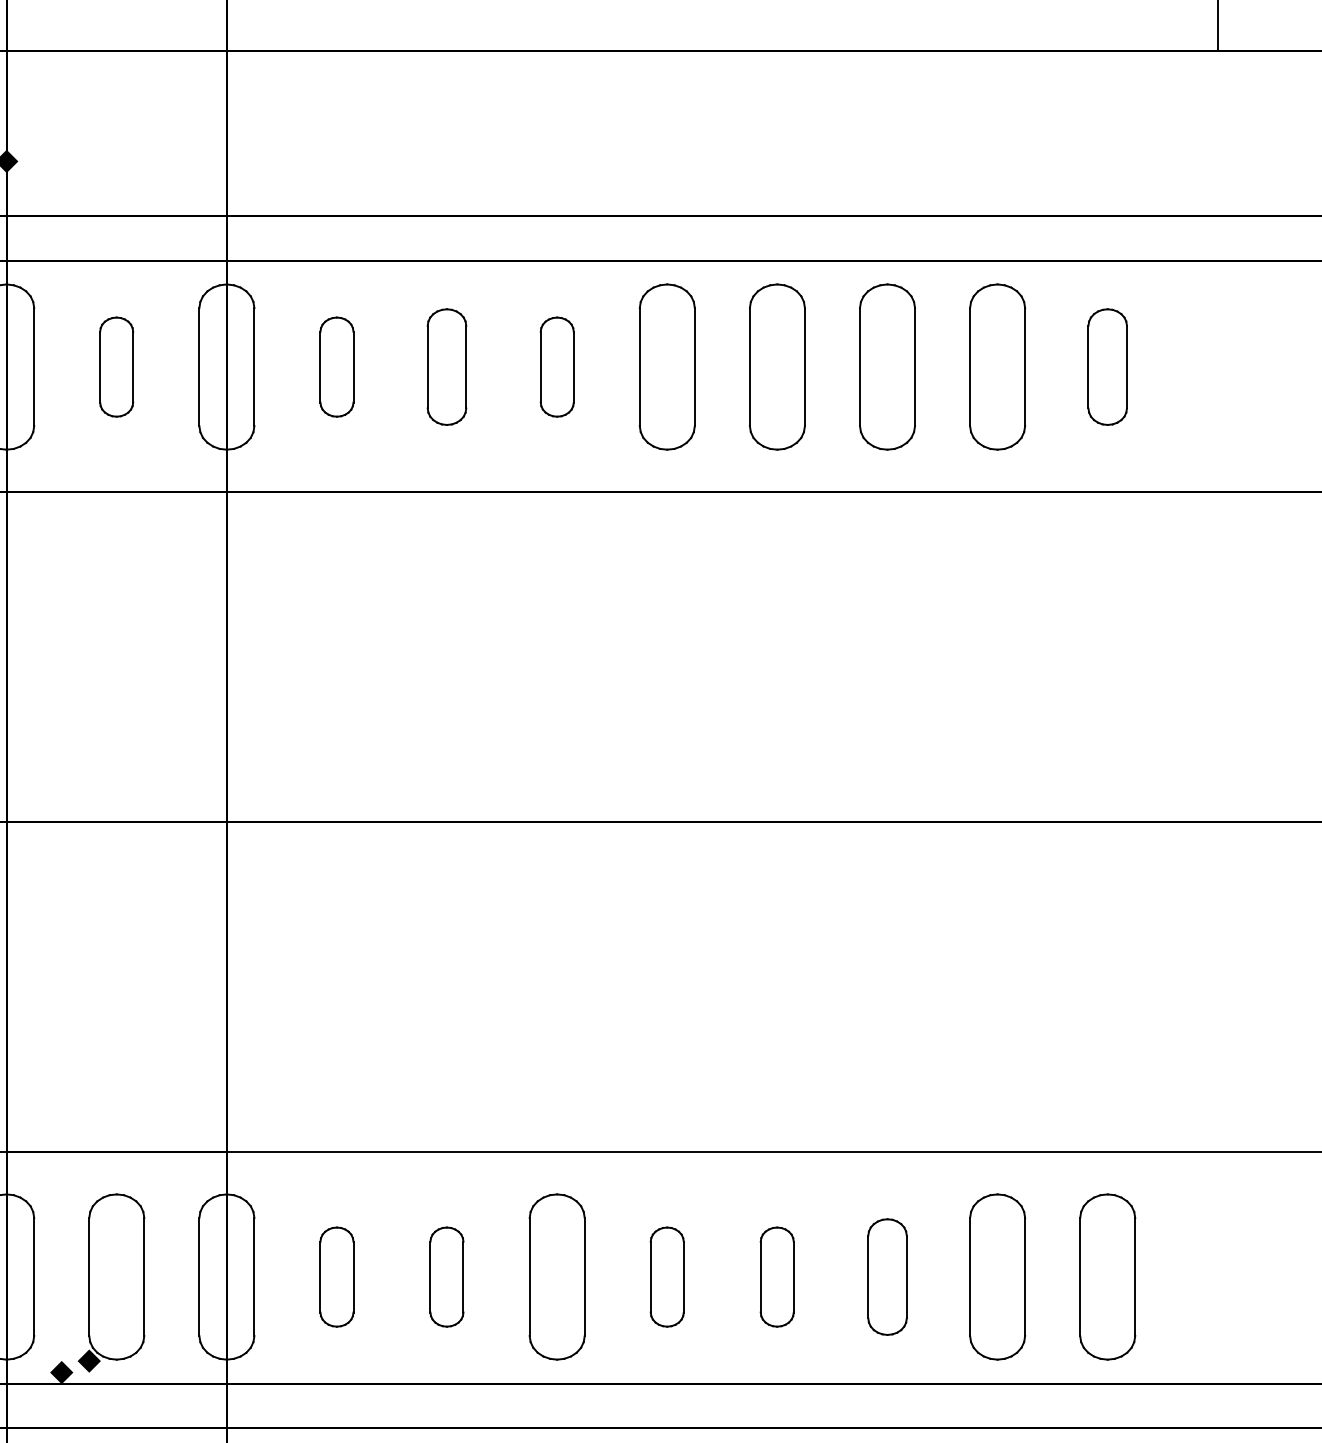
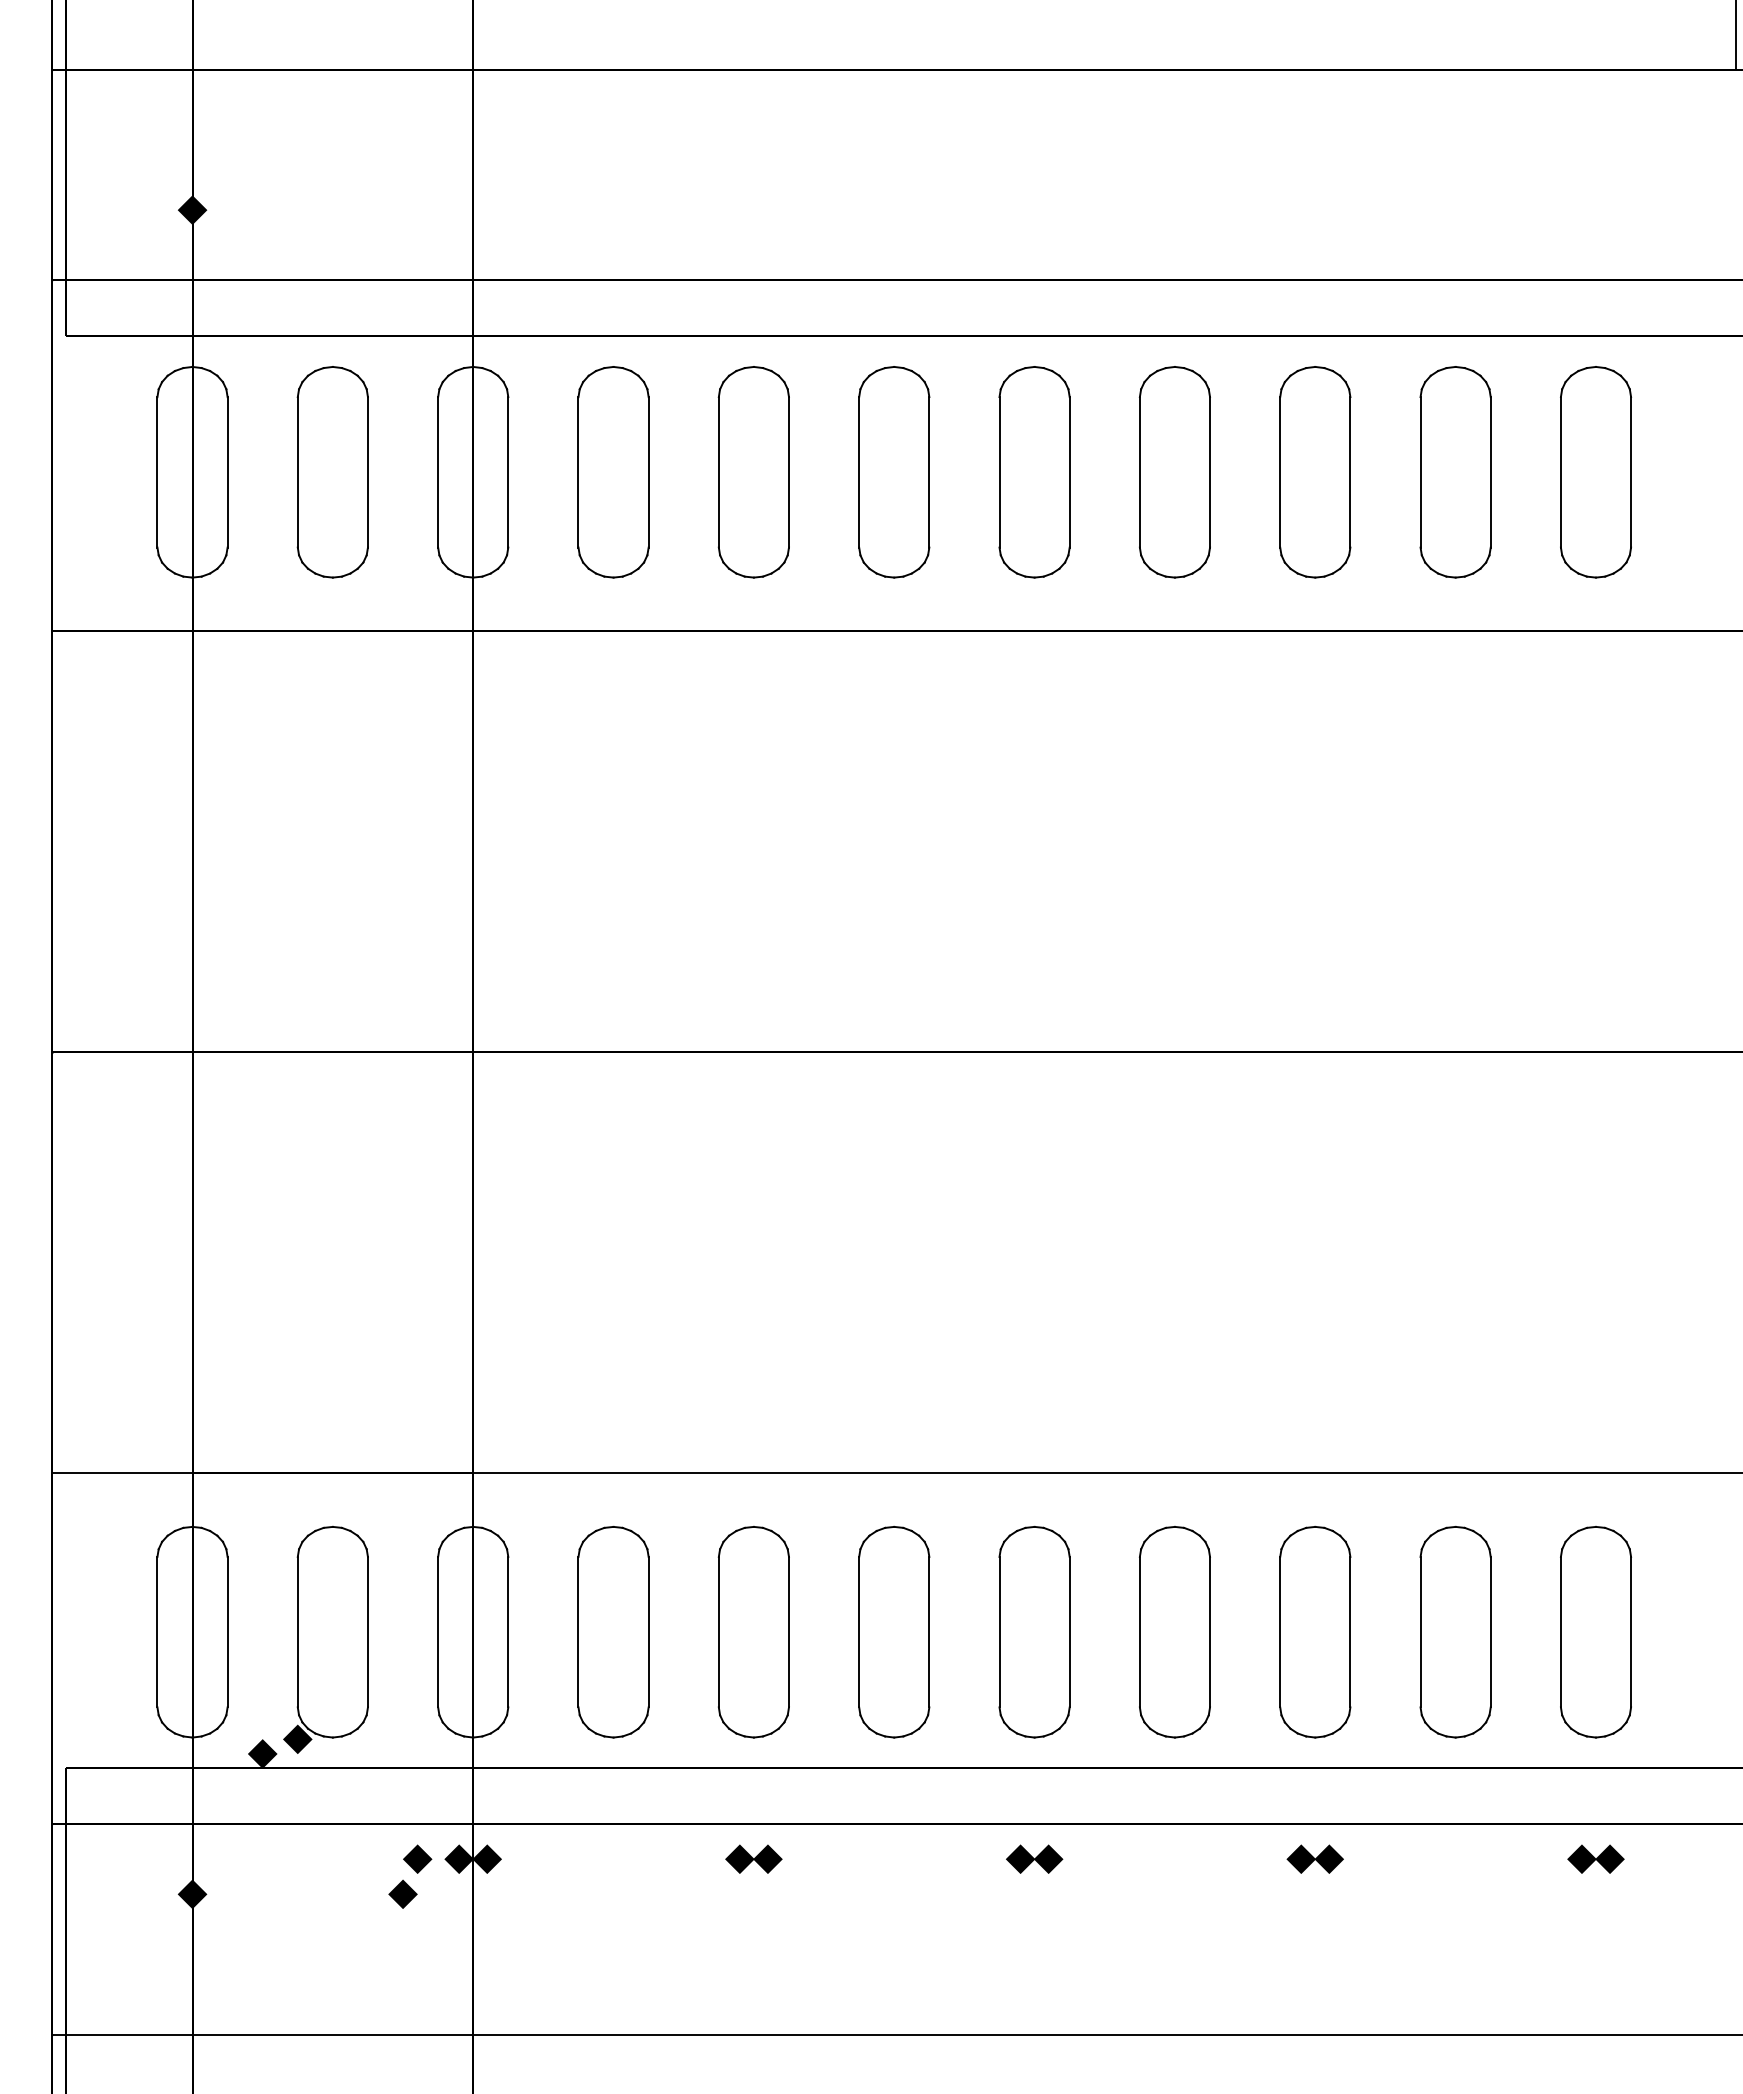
part: (116, 367) -> (332, 472), size x1.67
part: (336, 367) -> (613, 472), size x1.67
part: (446, 367) -> (753, 472), size x1.43
part: (557, 367) -> (894, 472), size x1.67
part: (1107, 367) -> (1595, 472), size x1.43
part: (336, 1277) -> (613, 1632), size x1.67
part: (446, 1277) -> (753, 1632), size x1.67
part: (667, 1277) -> (1034, 1632), size x1.67
part: (777, 1277) -> (1174, 1632), size x1.67
part: (887, 1277) -> (1315, 1632), size x1.43

